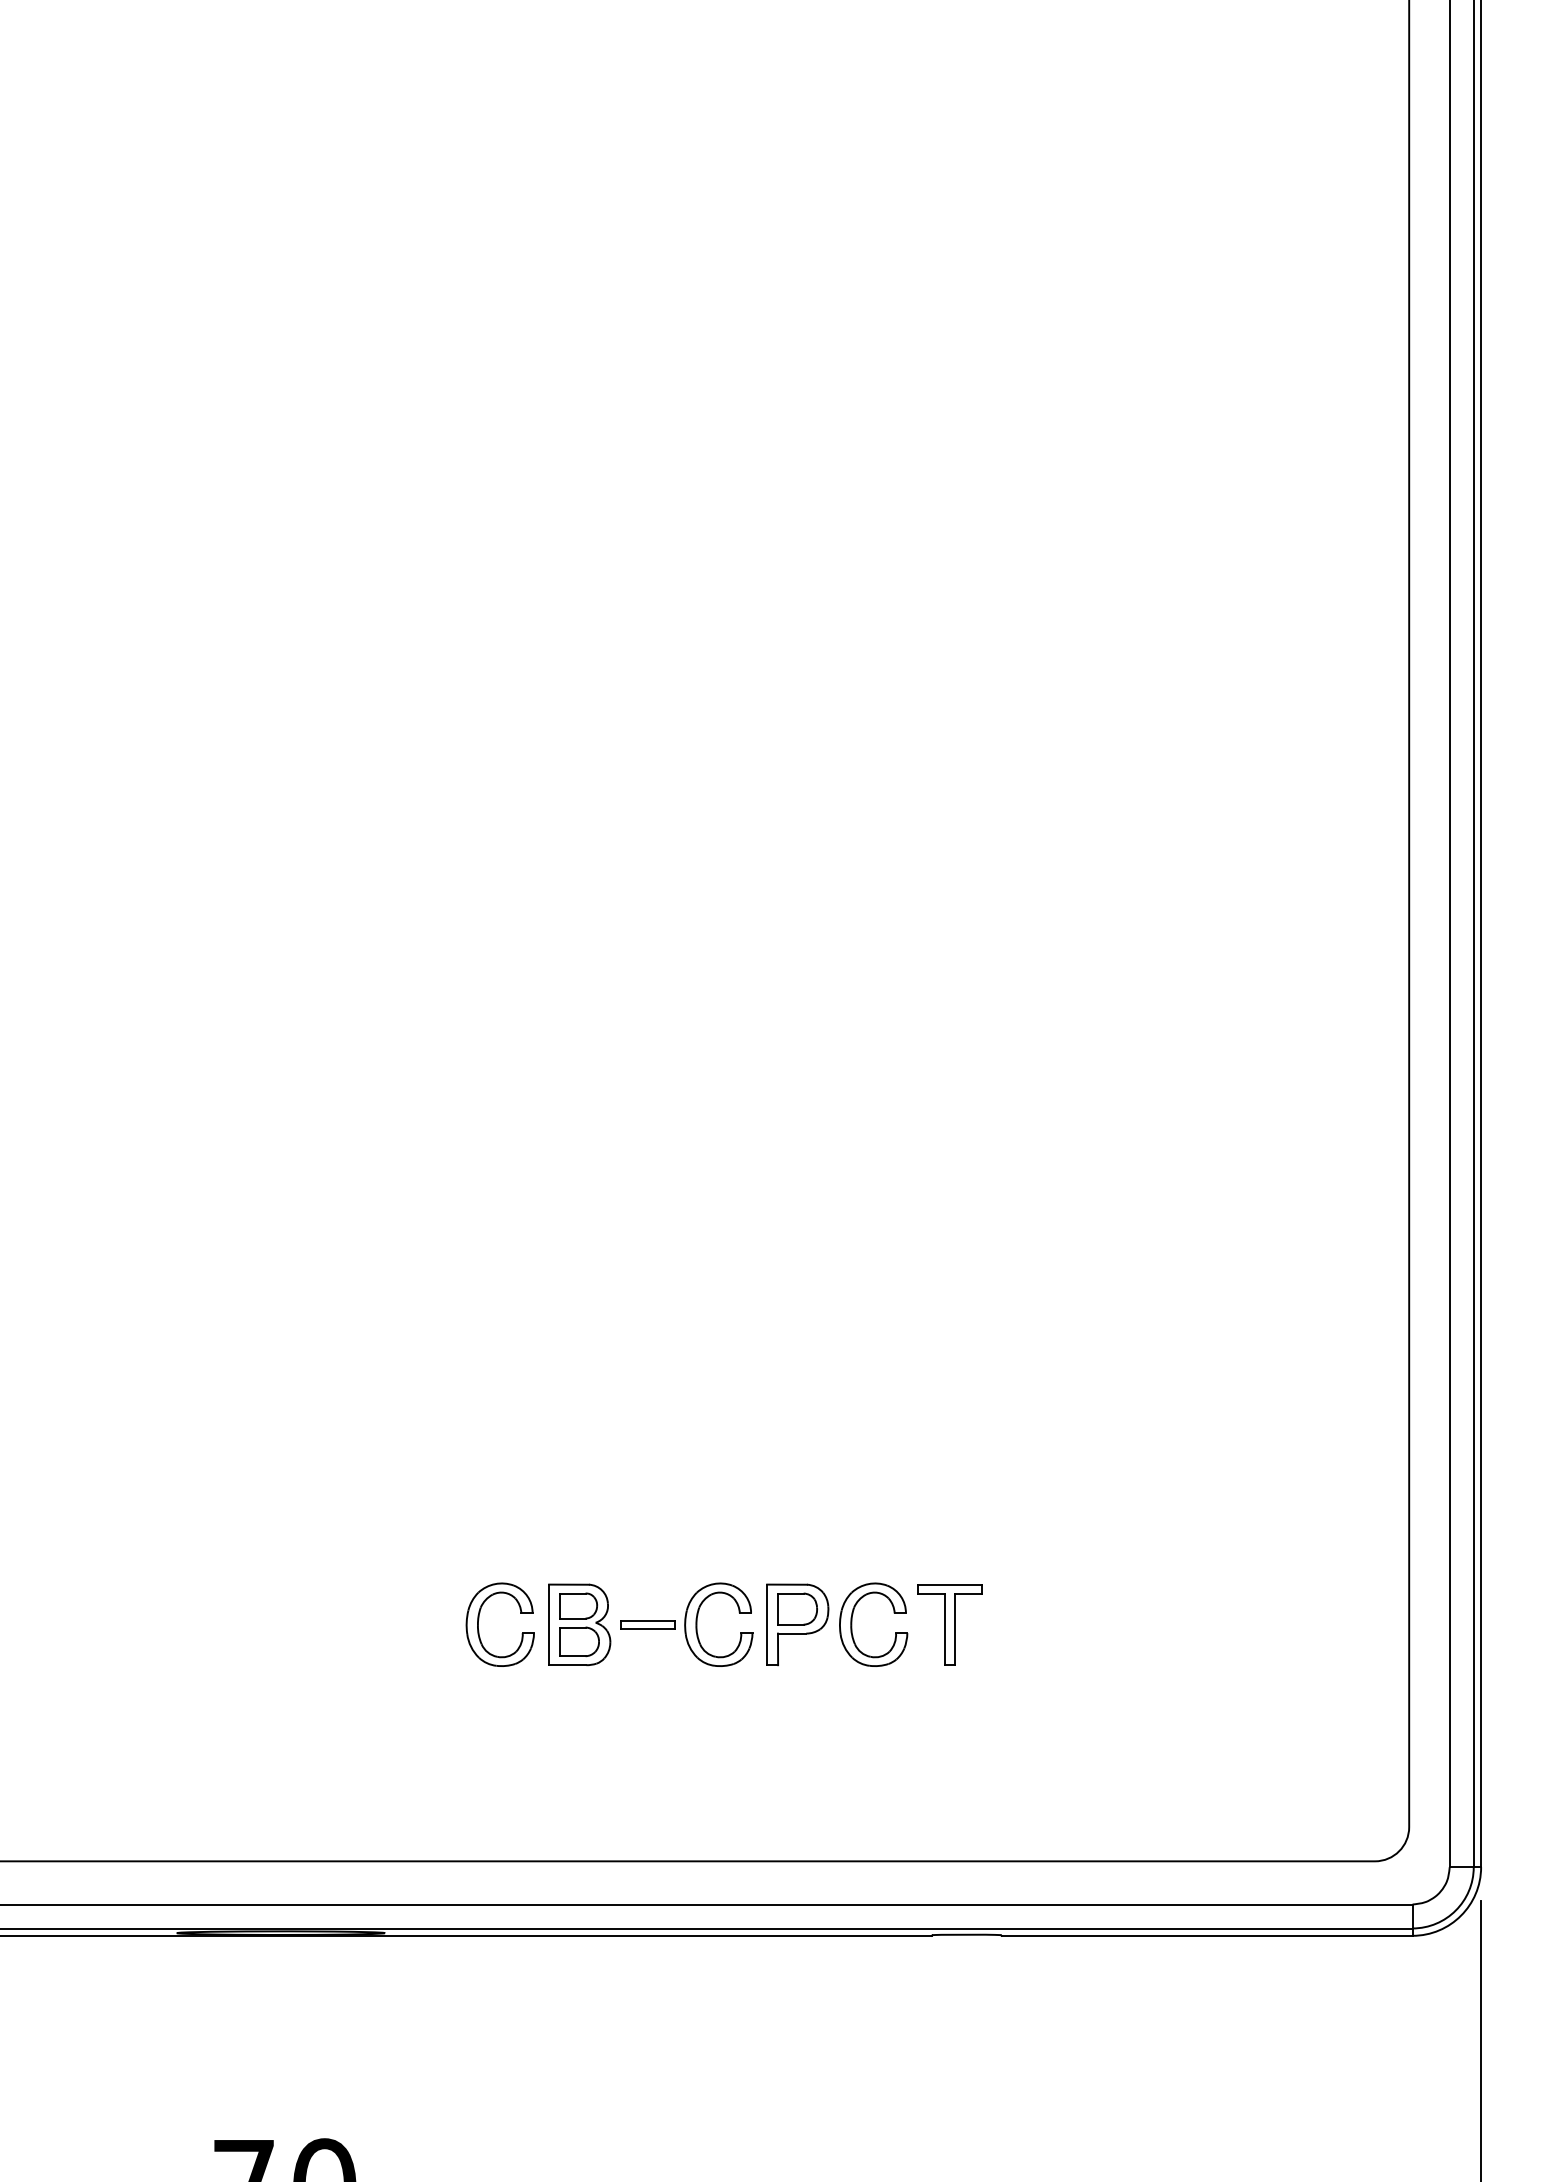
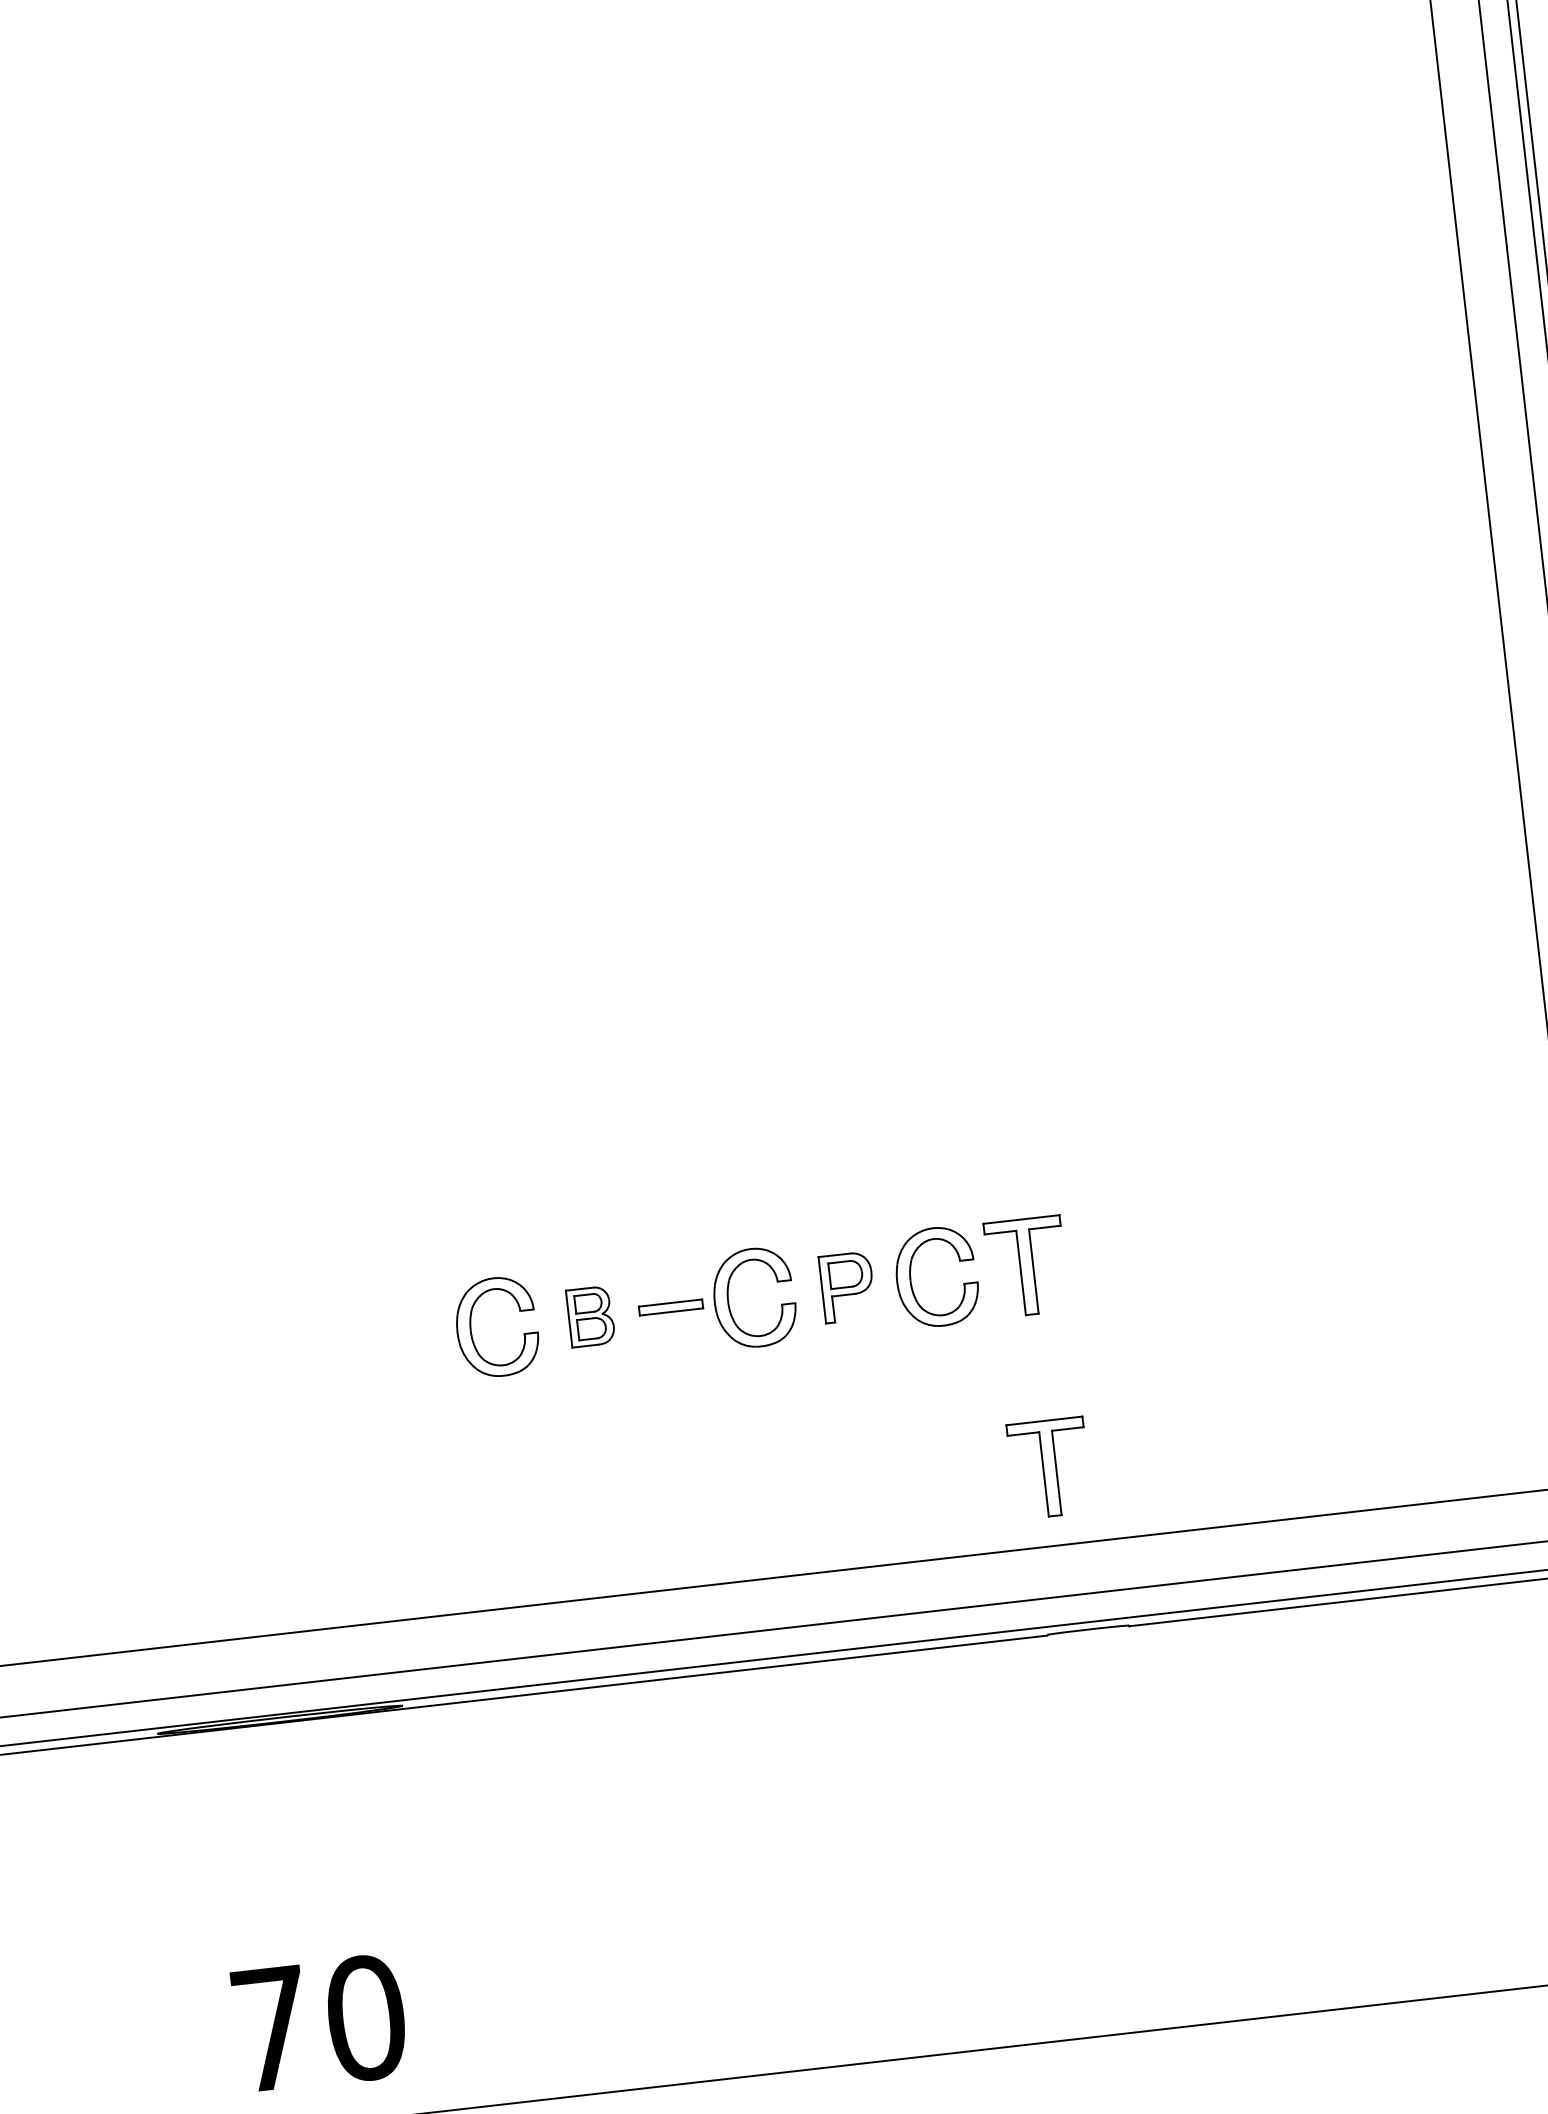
part: (579, 1624) -> (590, 1316), size x0.6
part: (797, 1624) -> (847, 1286), size x0.7
part: (949, 1795) -> (1049, 1467), added

